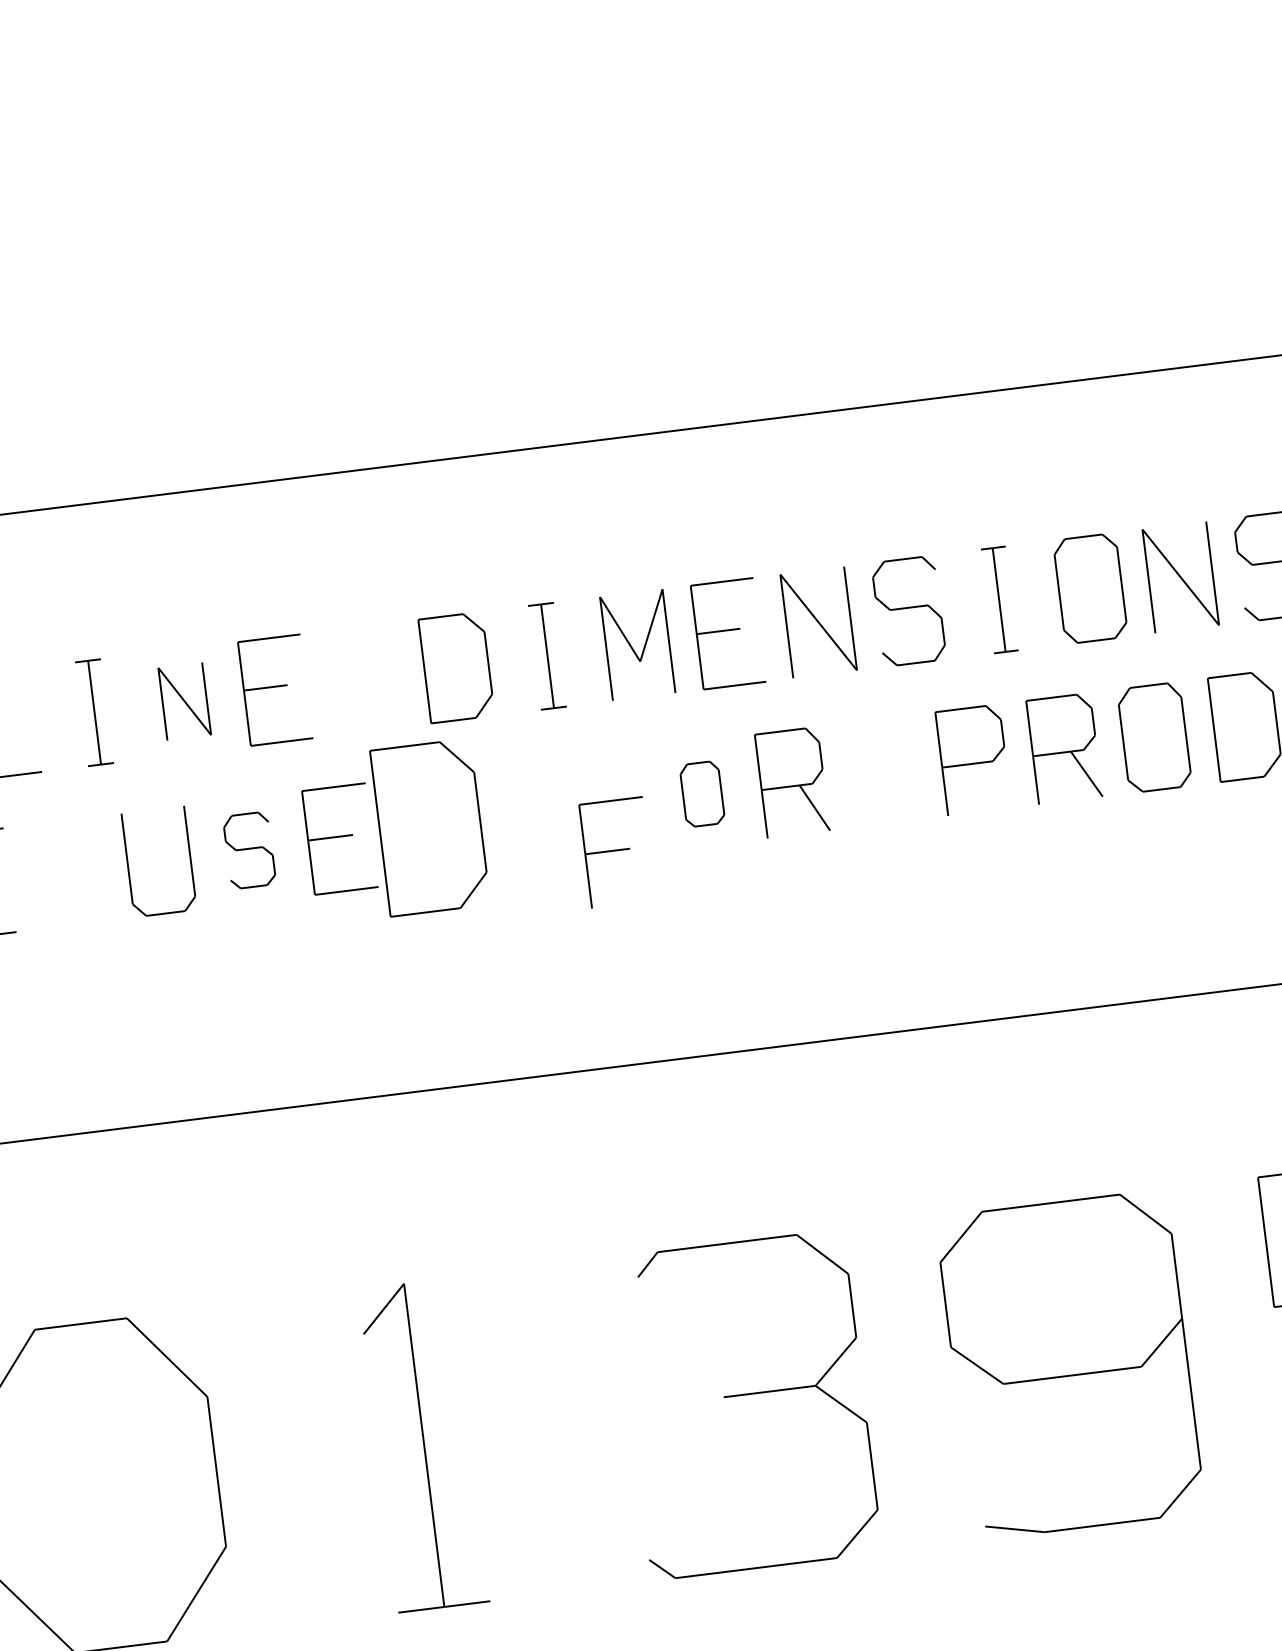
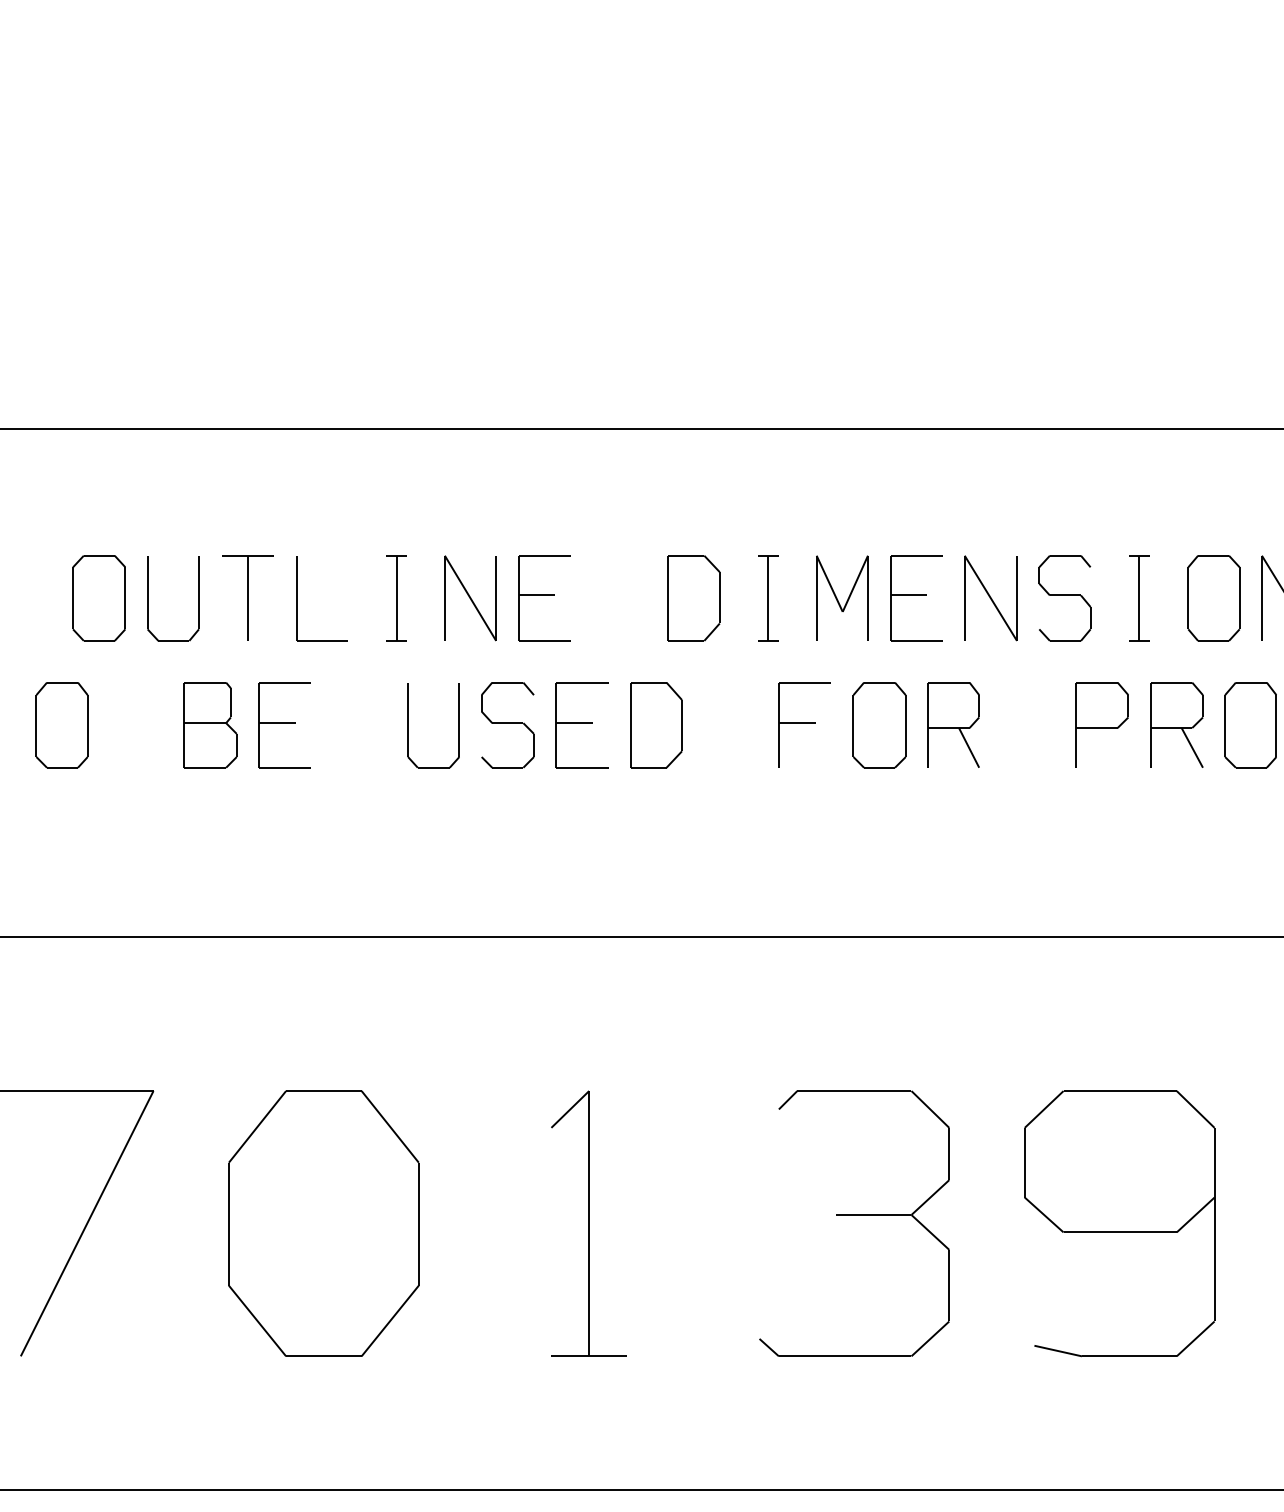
part: (184, 701) -> (470, 598), size x1.43
part: (702, 794) -> (879, 725), size x1.67
part: (430, 828) -> (656, 725), size x0.62
part: (249, 850) -> (507, 725), size x1.43
part: (616, 852) -> (804, 724), moved

